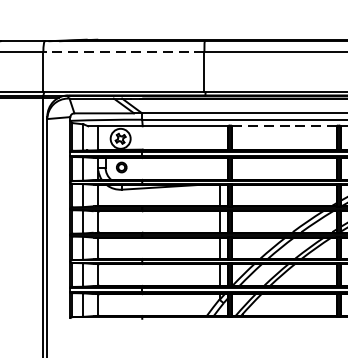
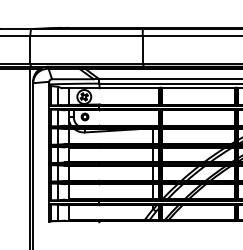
line: (123, 52) -> (86, 36), dashed -> solid
line: (284, 126) -> (198, 88), dashed -> solid

